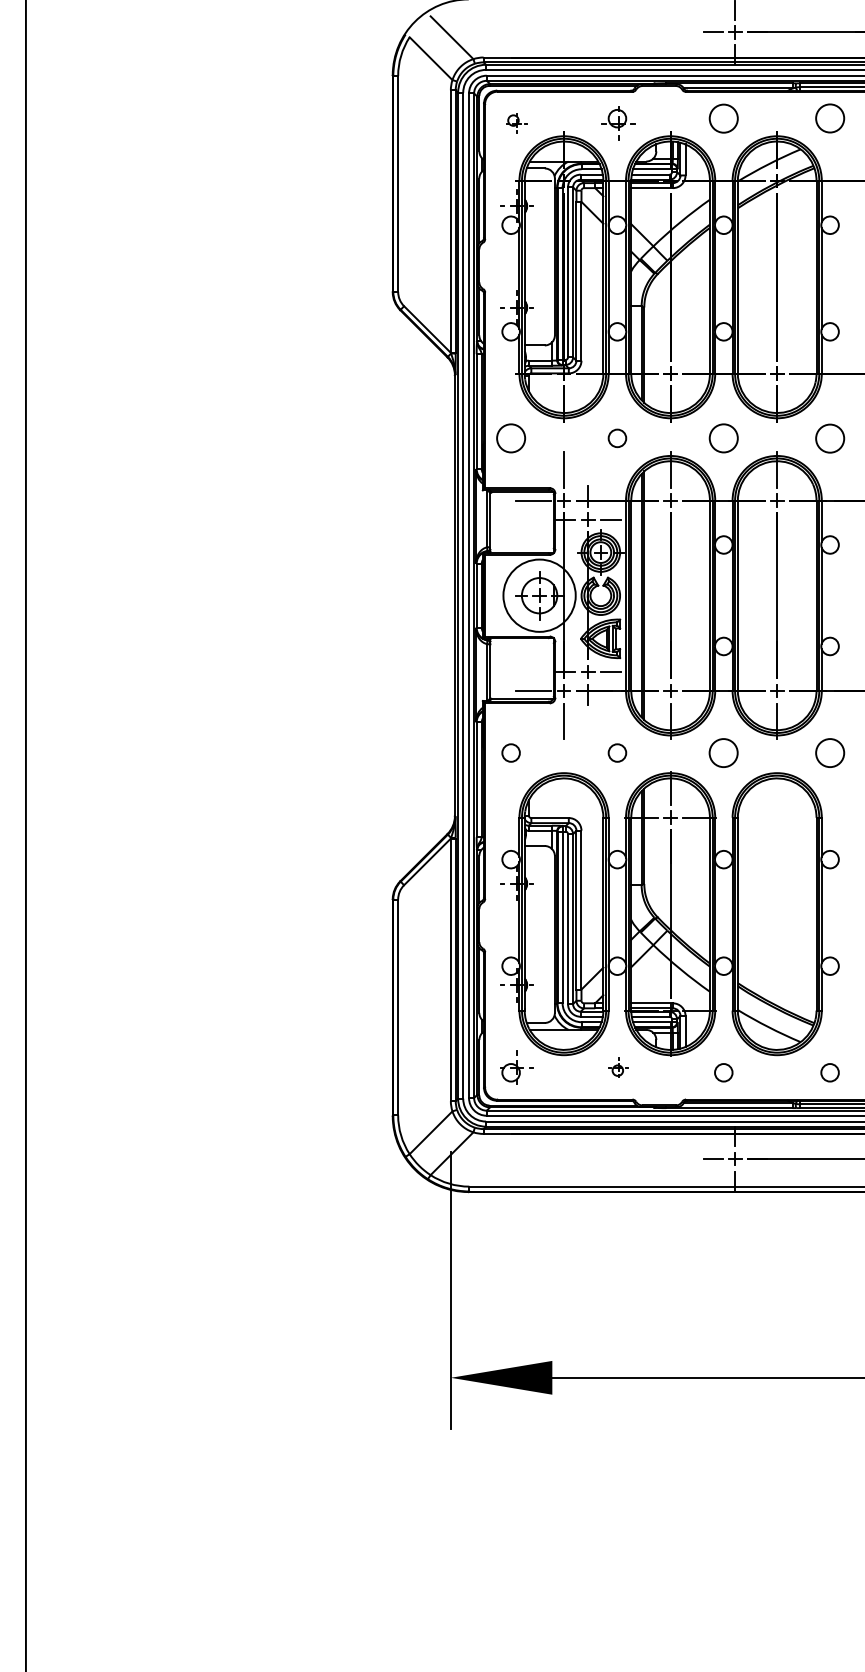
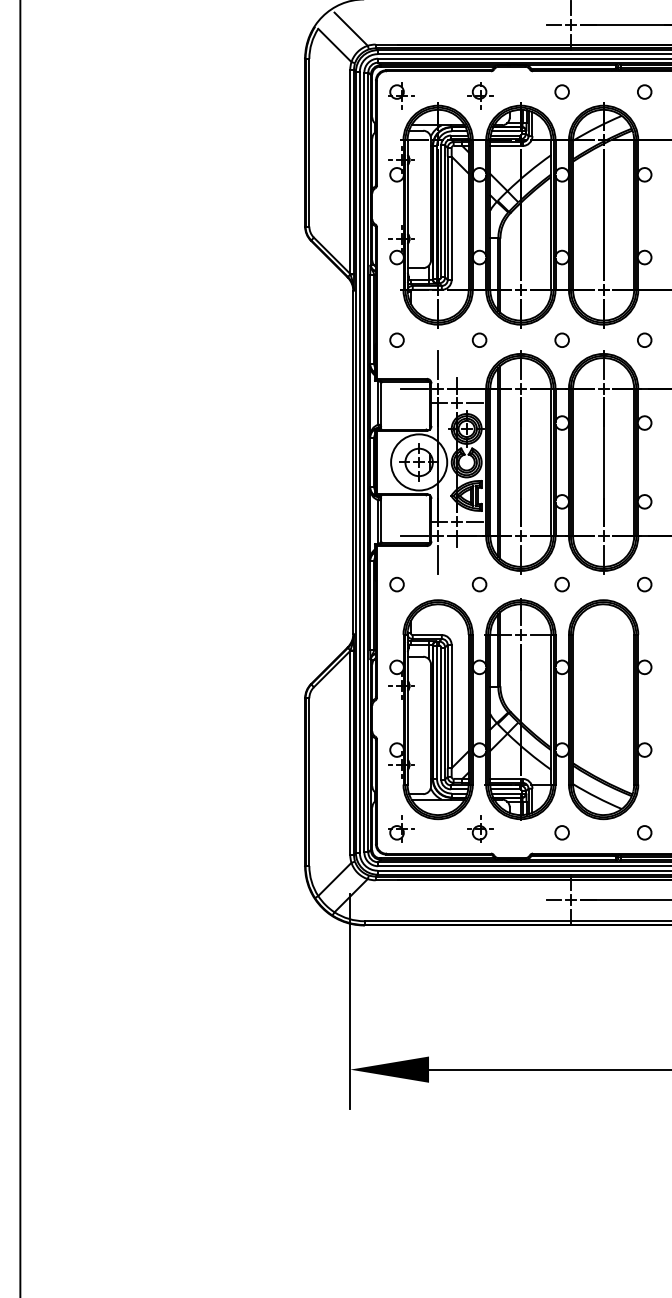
circle: (723, 118) -> (561, 91), size x0.62
circle: (829, 118) -> (644, 91), size x0.62
part: (516, 123) -> (401, 95), size x1.67
circle: (829, 437) -> (644, 339), size x0.62
circle: (510, 438) -> (396, 340), size x0.62
circle: (723, 438) -> (561, 340), size x0.62
circle: (723, 752) -> (561, 584), size x0.62
circle: (829, 752) -> (644, 584), size x0.62
part: (618, 1067) -> (480, 828), size x1.67

